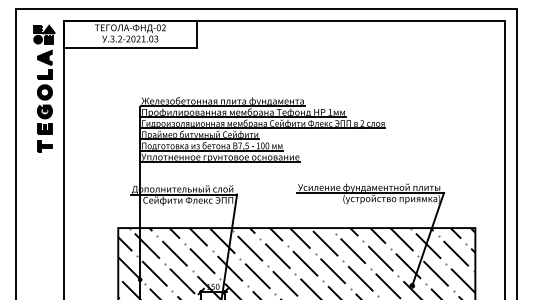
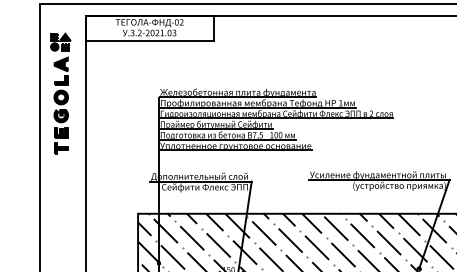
part: (44, 88) -> (60, 93), moved

